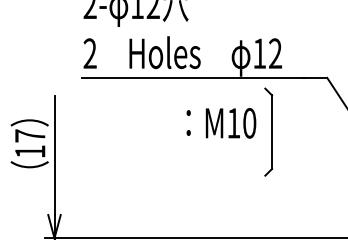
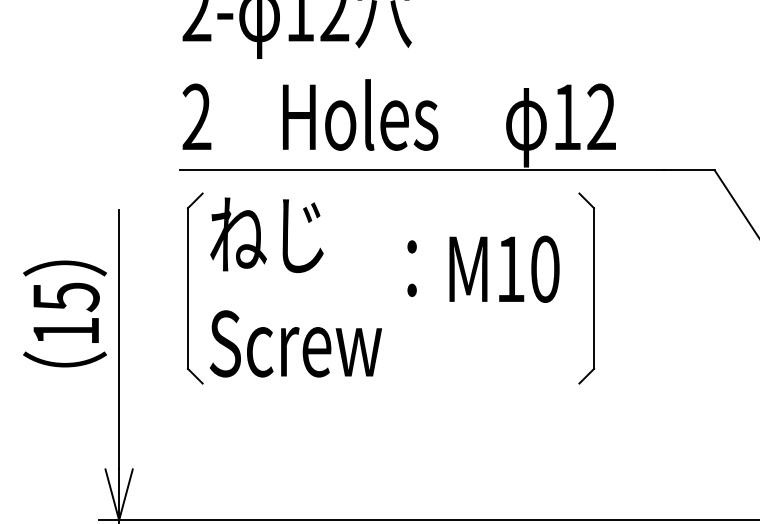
part: (133, 124) -> (291, 271), added
text: (30, 135) -> (66, 295), 17 -> 15

